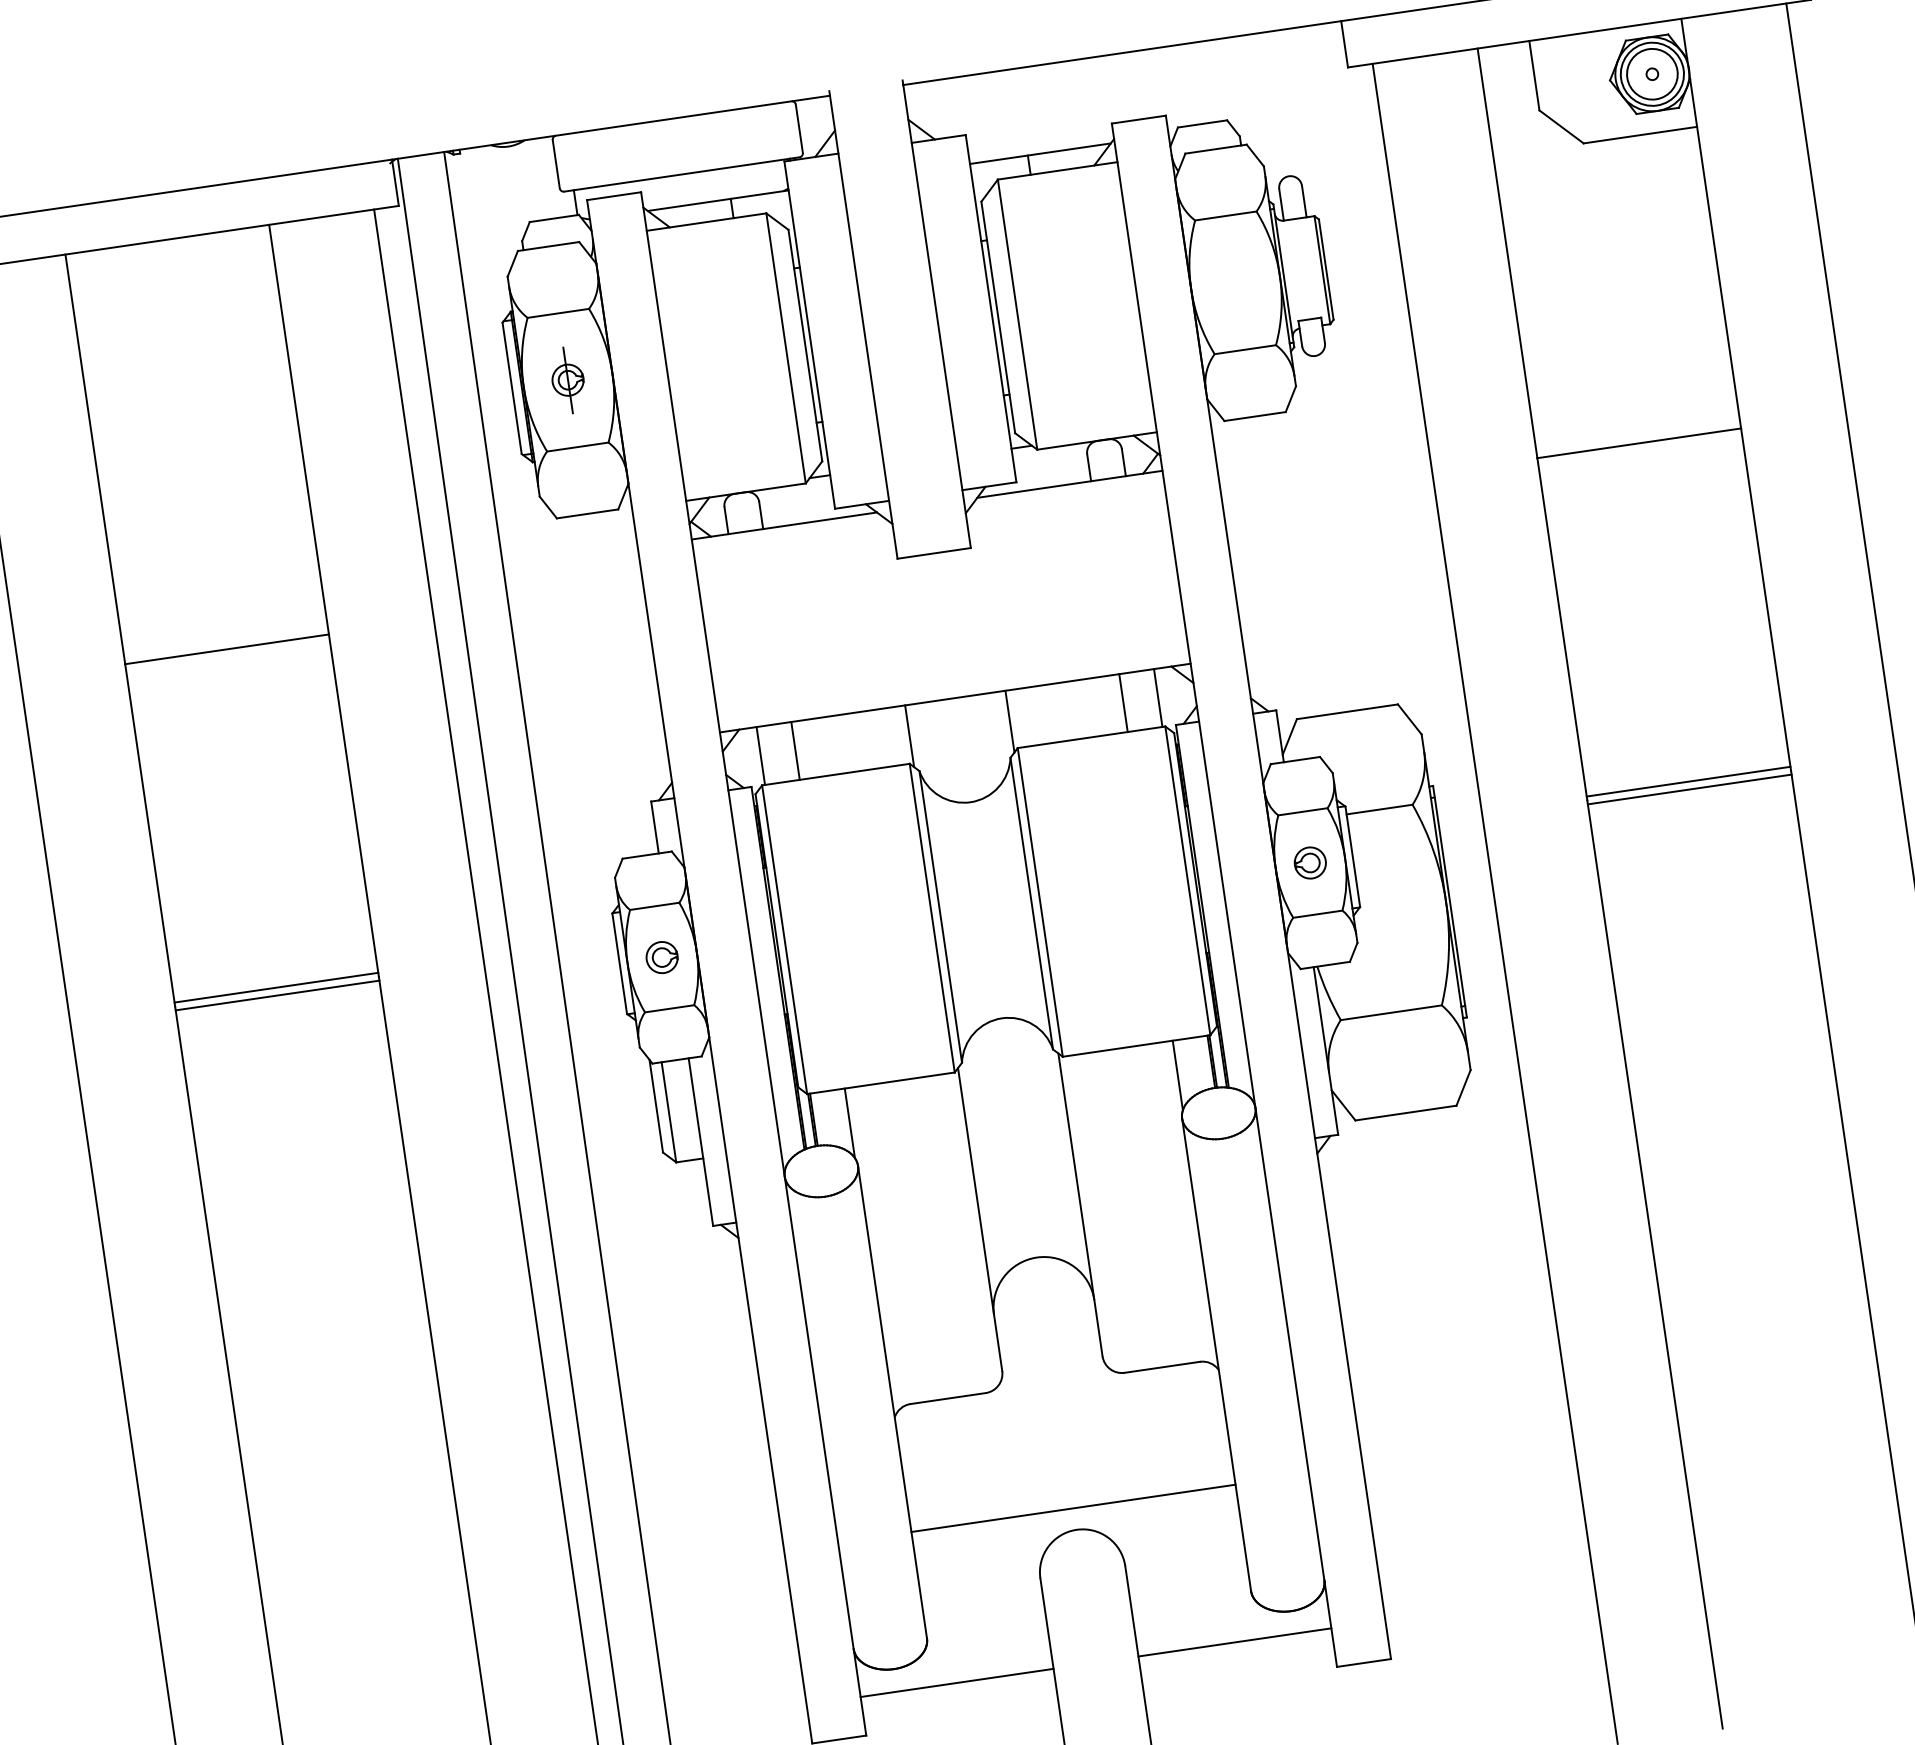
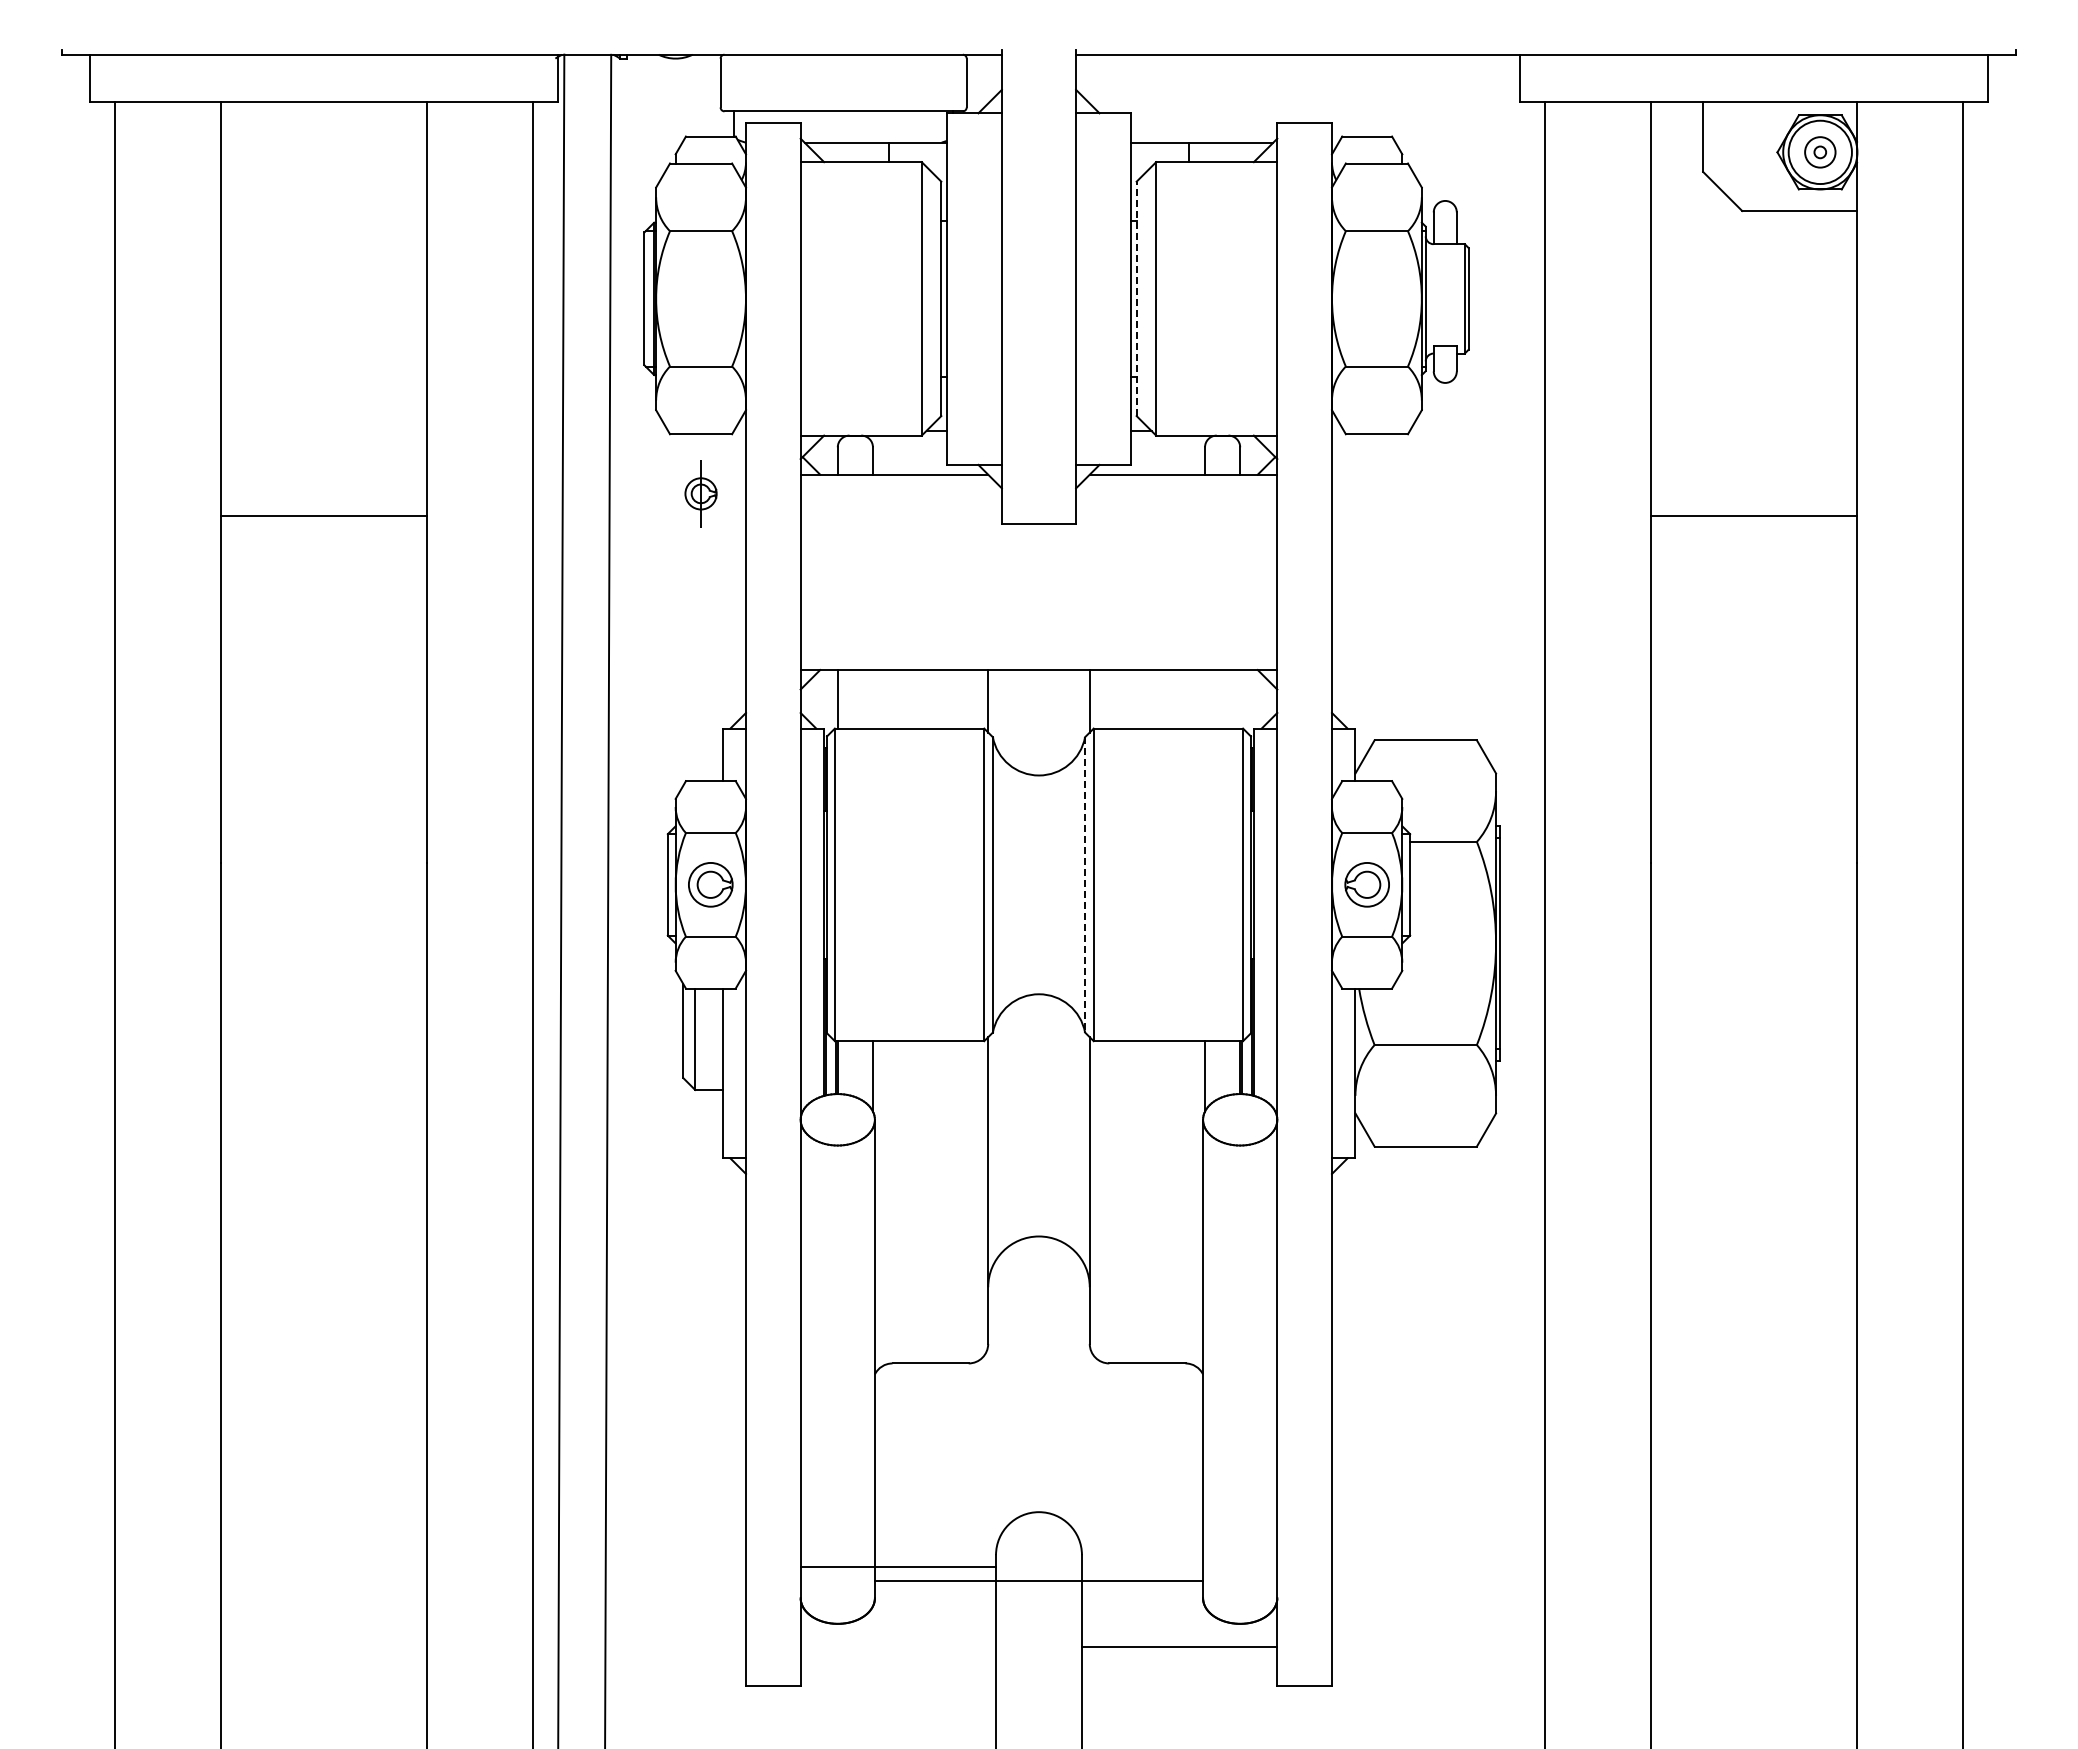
circle: (1651, 74) -> (1819, 152), size x0.6
line: (998, 317) -> (1136, 298), solid -> dashed
part: (567, 379) -> (700, 493), moved
line: (1158, 698) -> (1240, 699), removed
line: (1123, 703) -> (1205, 699), removed
line: (795, 751) -> (872, 699), removed
line: (1688, 781) -> (1753, 858), removed
line: (1689, 789) -> (1753, 866), removed
part: (1309, 862) -> (1366, 884), size x1.4
line: (1032, 903) -> (1085, 884), solid -> dashed
part: (661, 957) -> (710, 884), size x1.4
line: (275, 987) -> (323, 858), removed
line: (276, 995) -> (323, 866), removed
line: (1073, 1508) -> (1038, 1581), moved
line: (957, 1682) -> (898, 1566), moved

